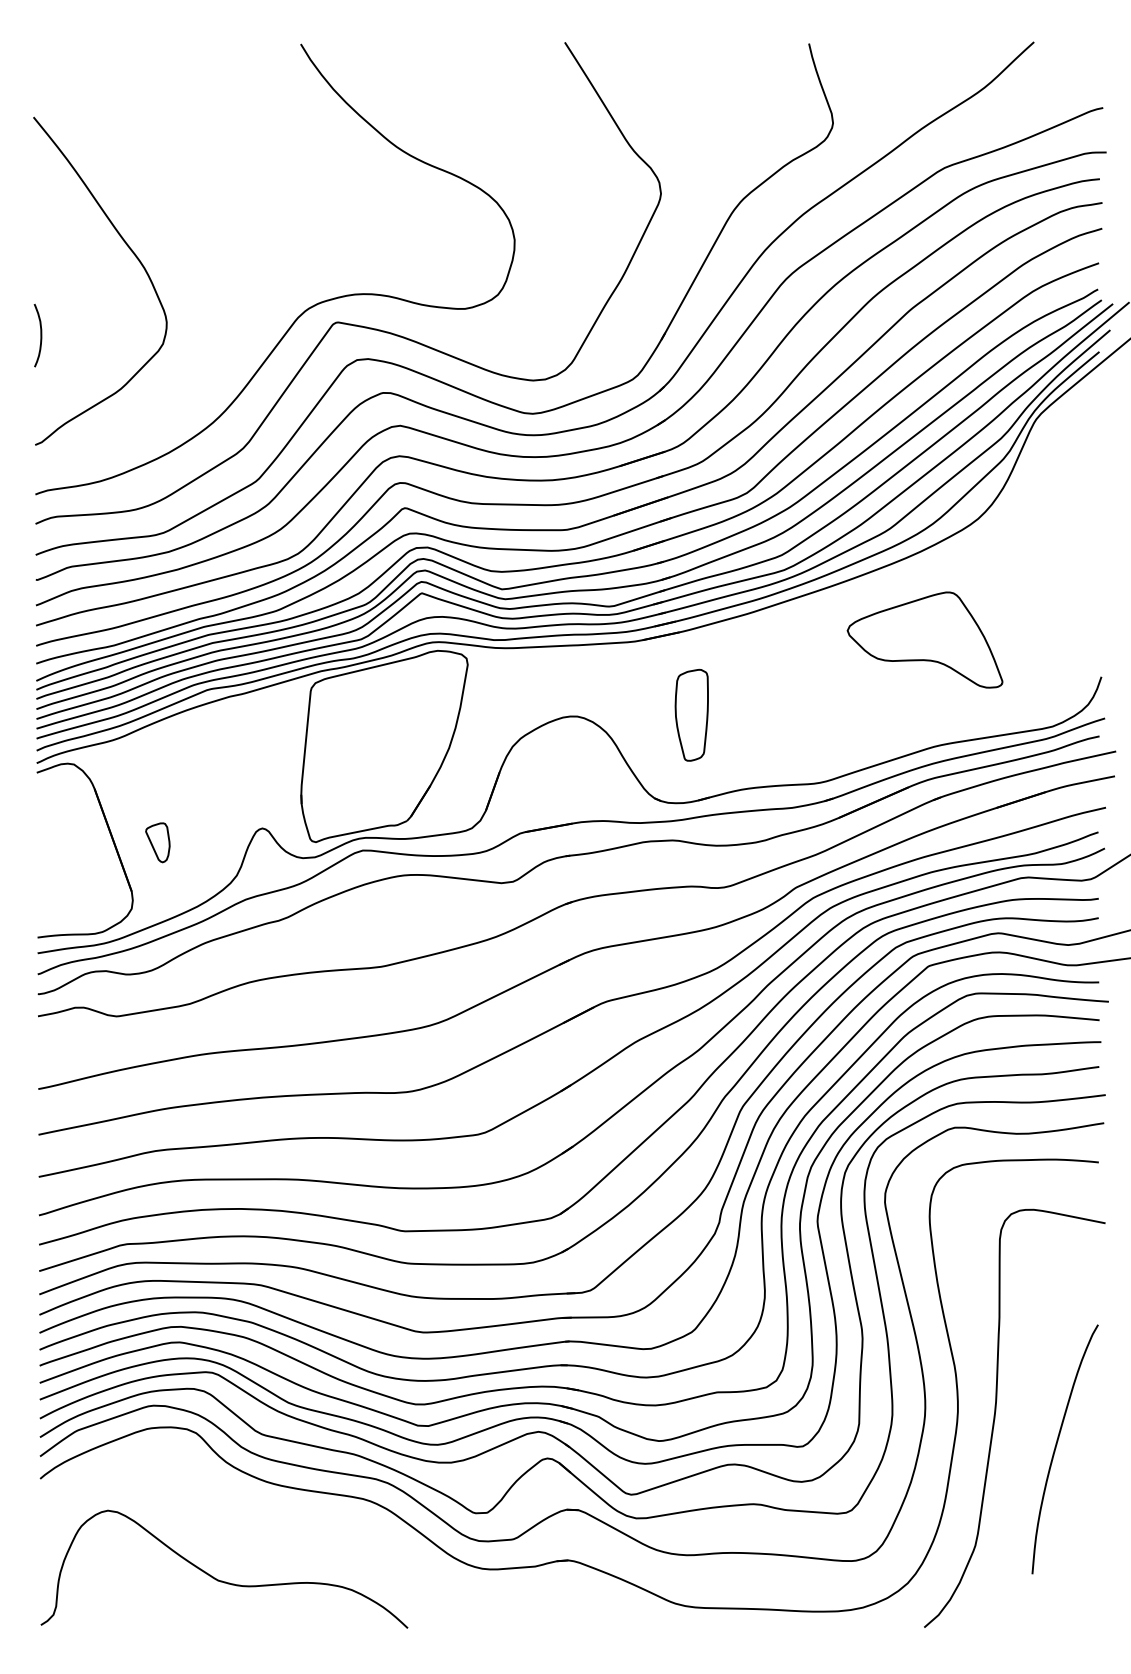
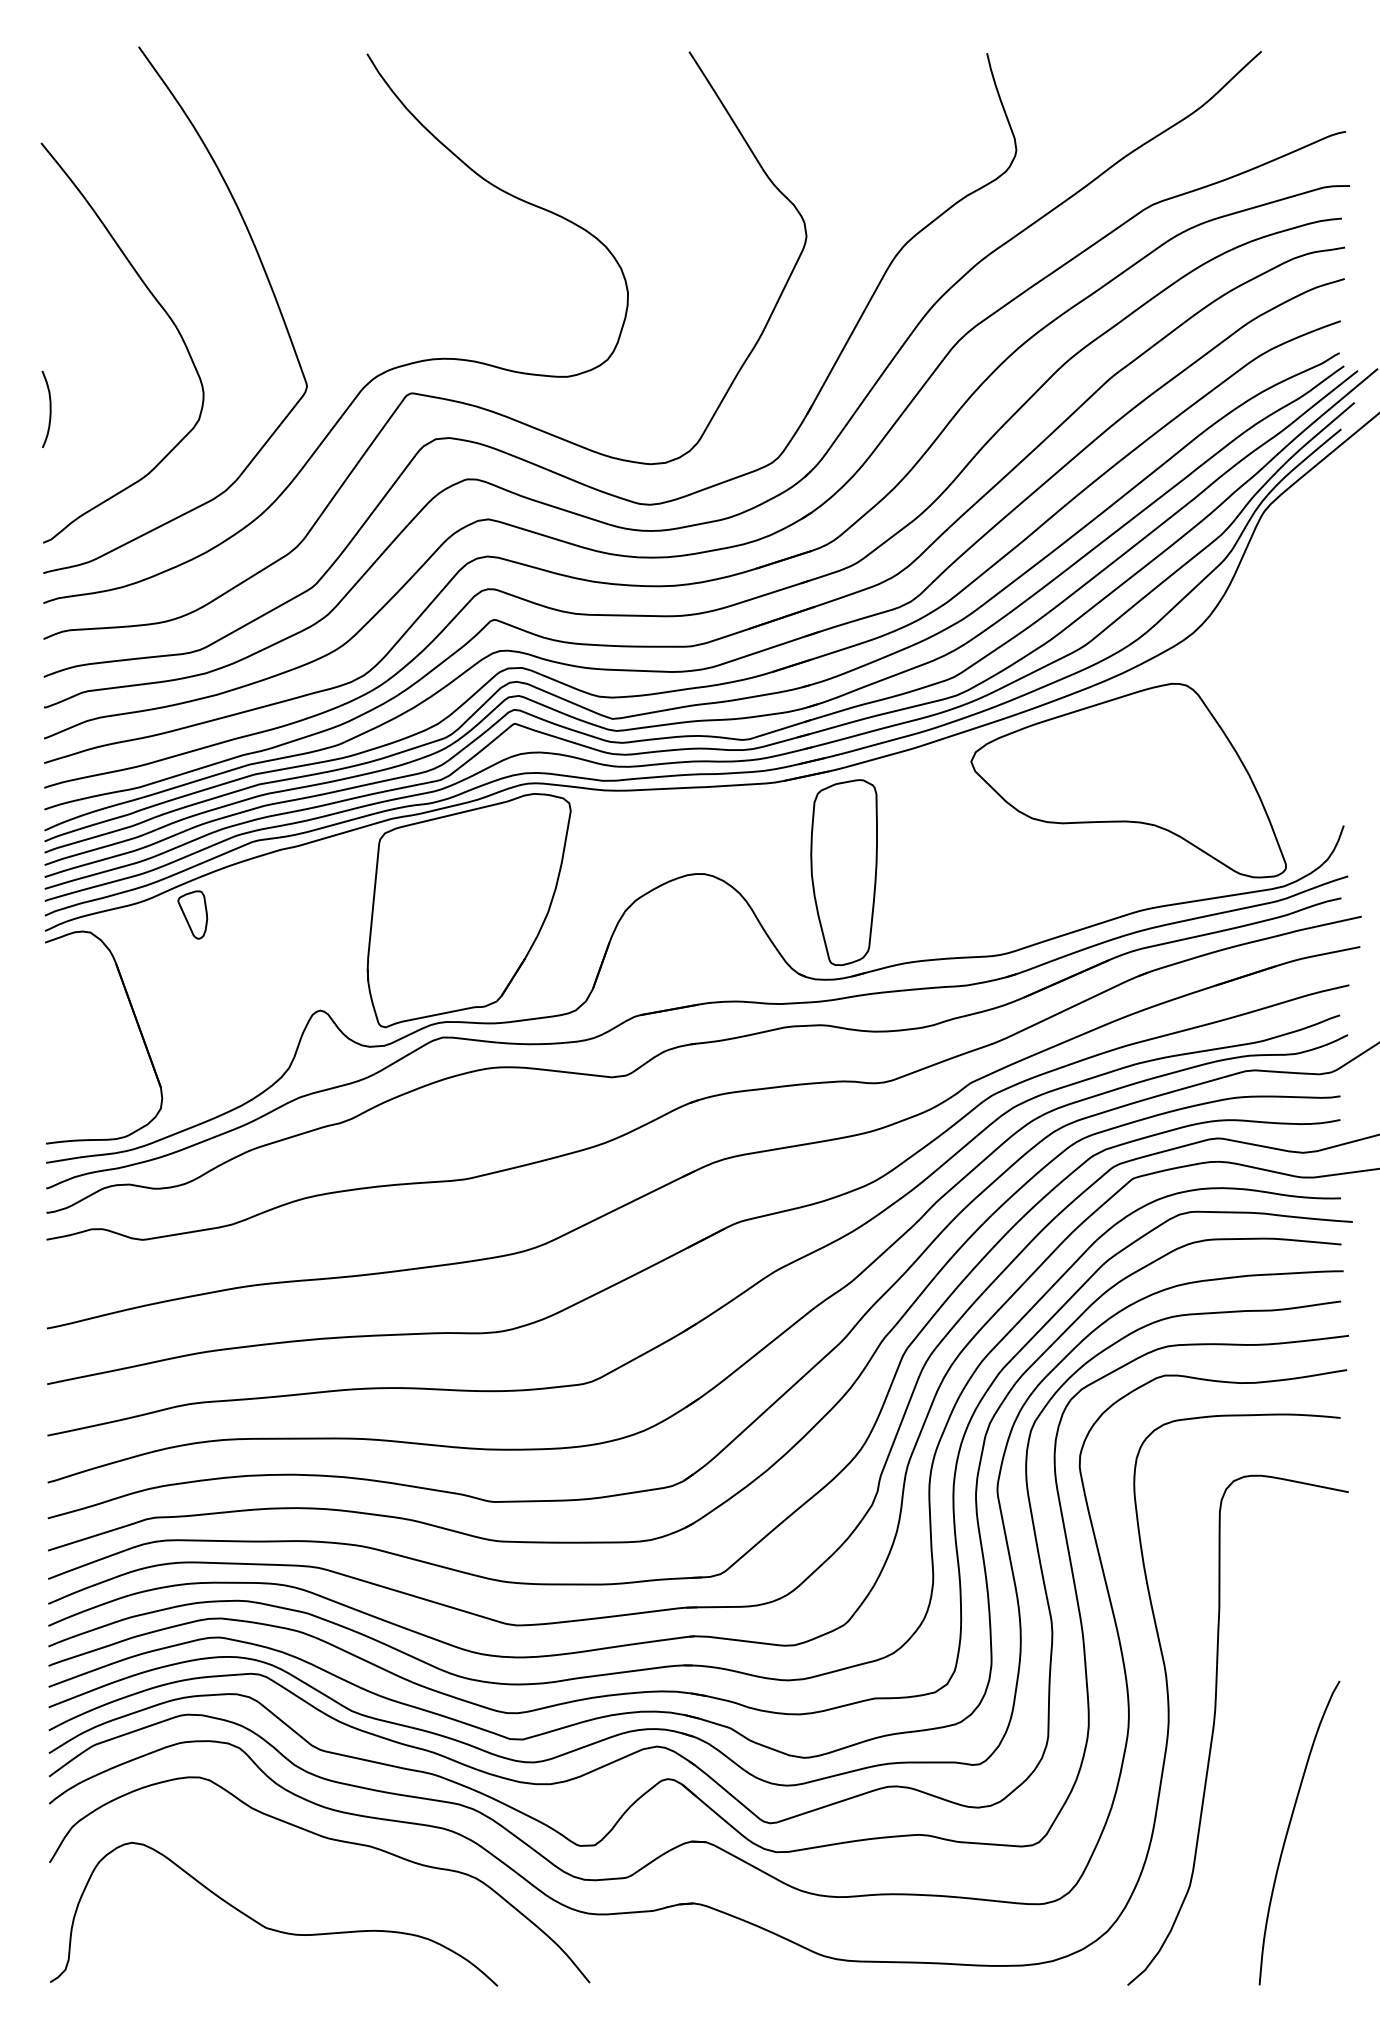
curve: (216, 224) -> (264, 273), added
part: (924, 639) -> (1128, 780), size x1.67
part: (691, 715) -> (843, 872), size x1.67
part: (157, 842) -> (192, 914), moved
curve: (1056, 1445) -> (1289, 1828), moved
curve: (269, 1508) -> (328, 1839), added

